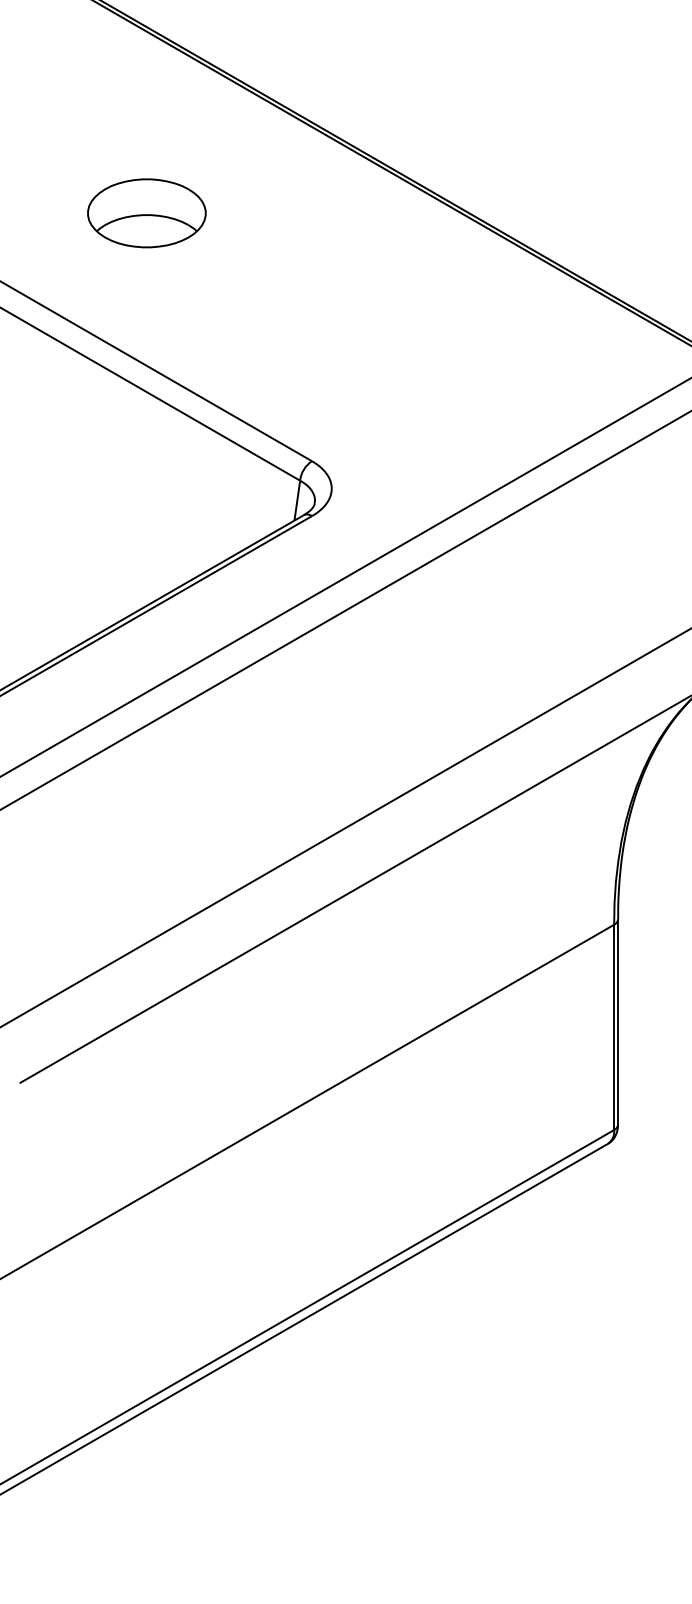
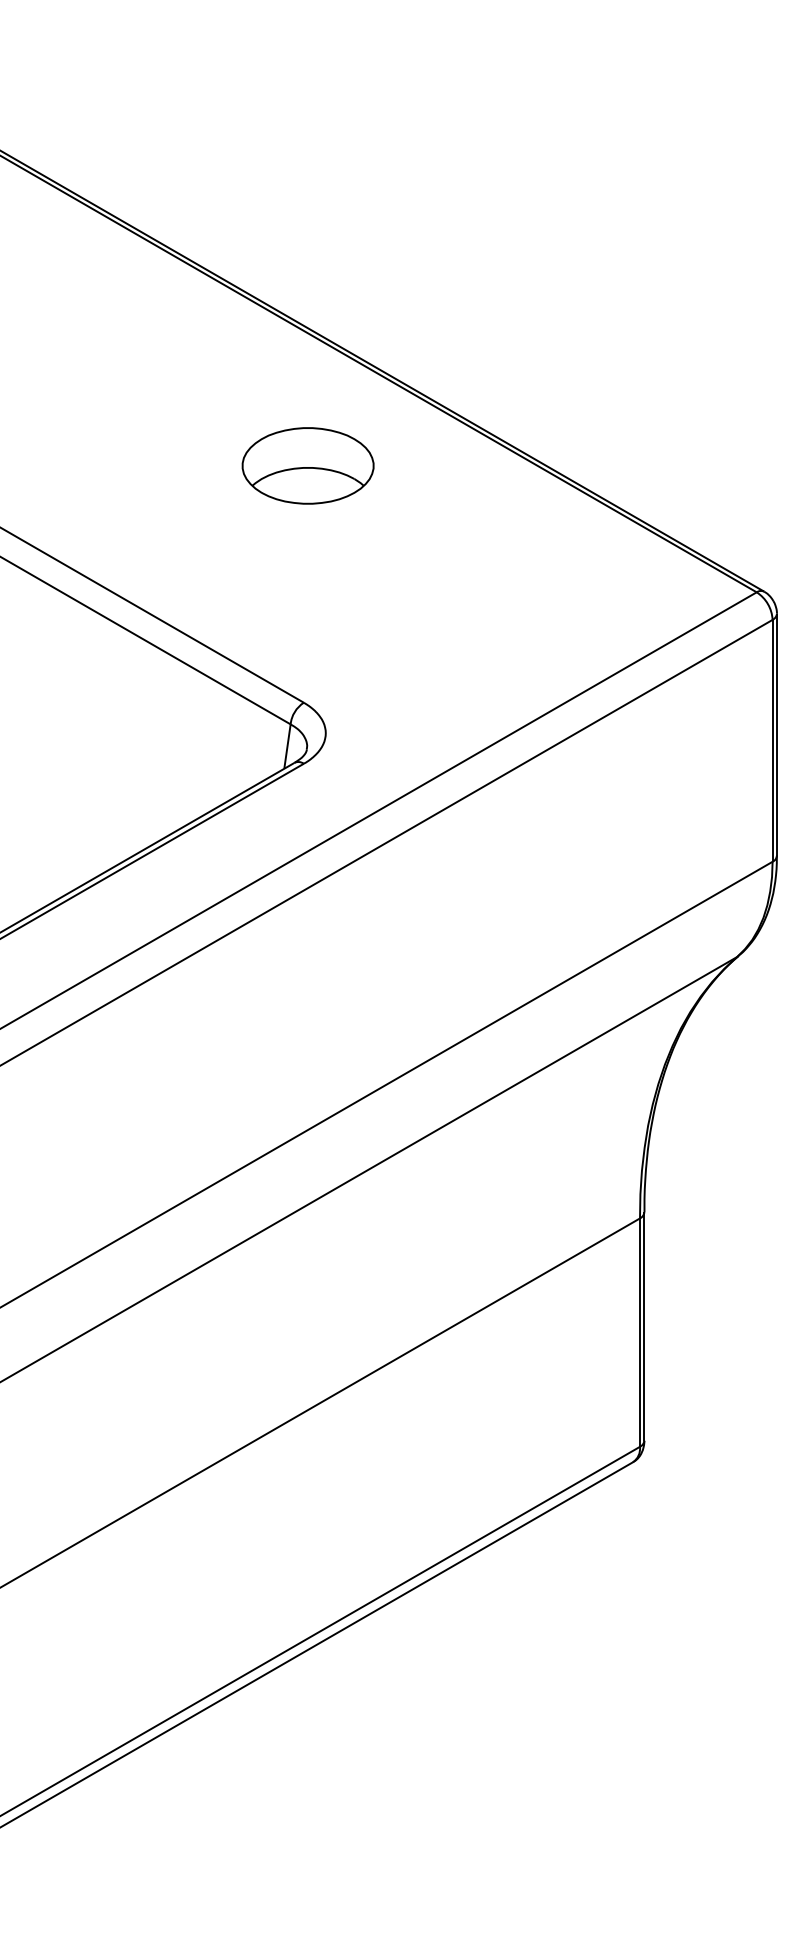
part: (146, 212) -> (307, 465), moved

